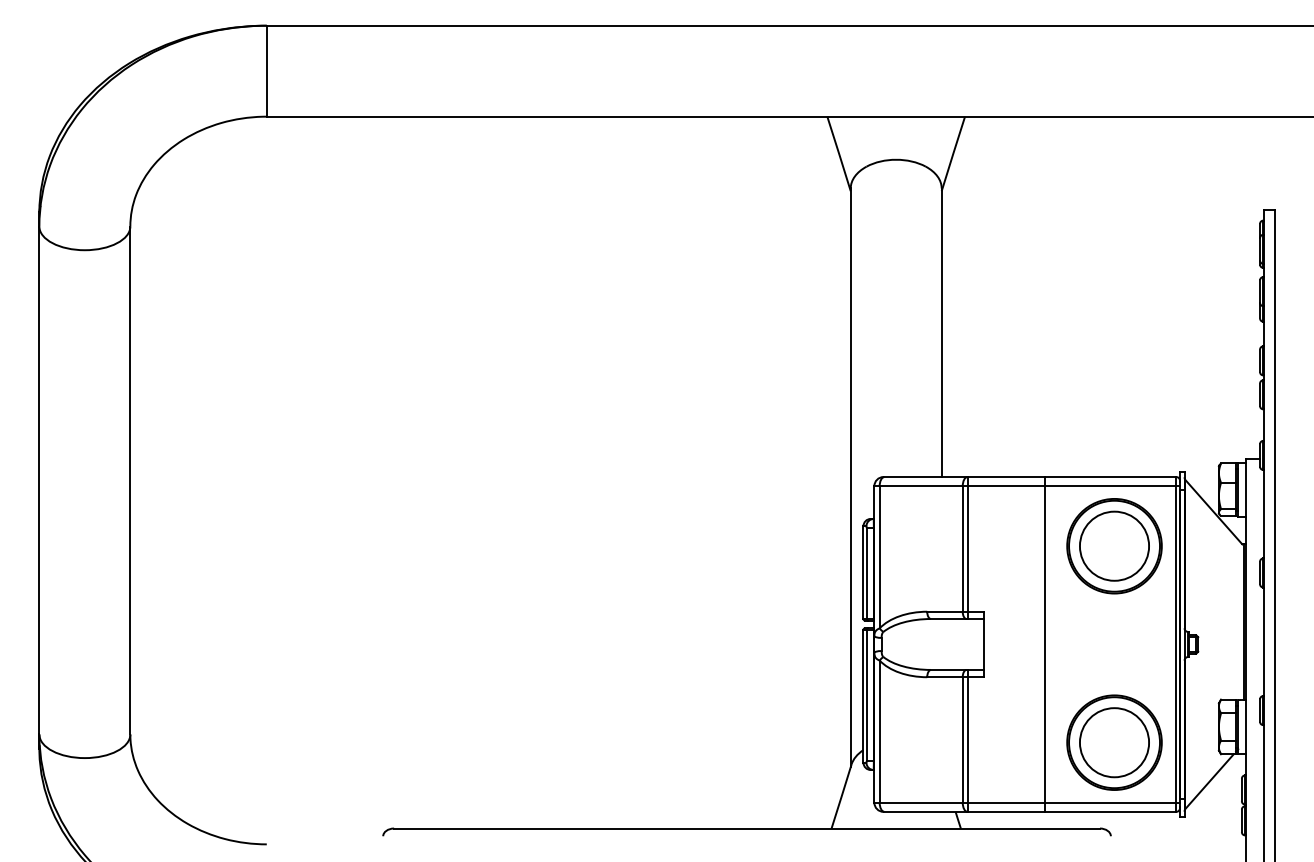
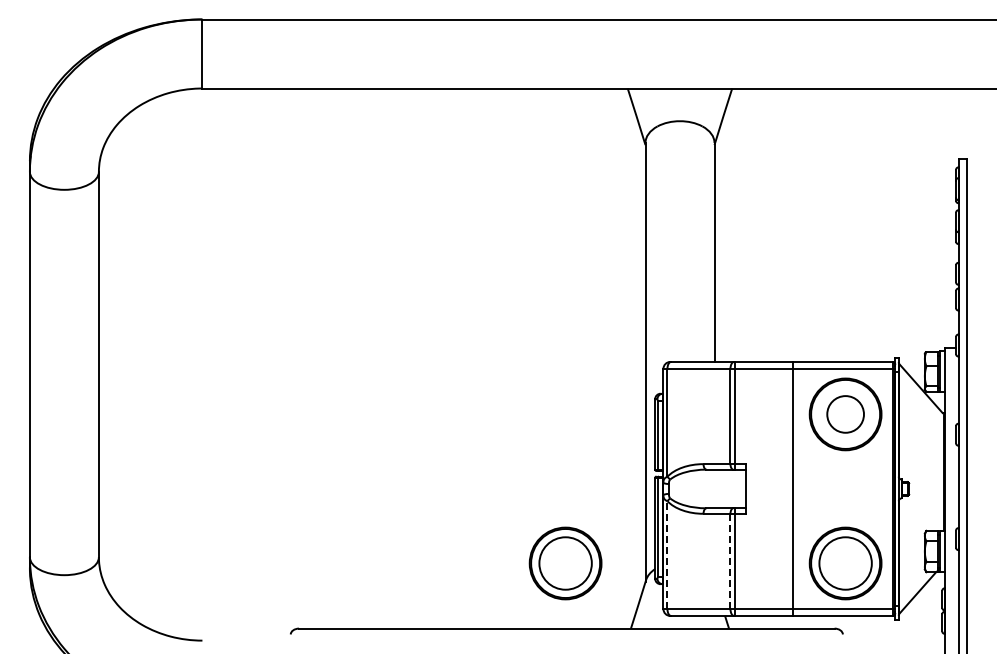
circle: (1114, 546) -> (845, 414), size x0.7
line: (879, 732) -> (667, 555), solid -> dashed
line: (962, 740) -> (730, 561), solid -> dashed
part: (745, 742) -> (565, 563), added

